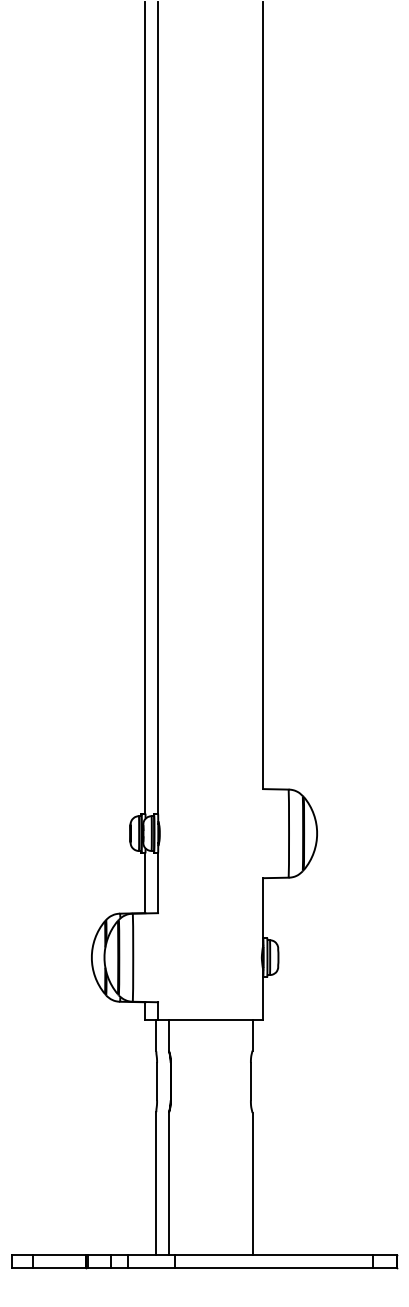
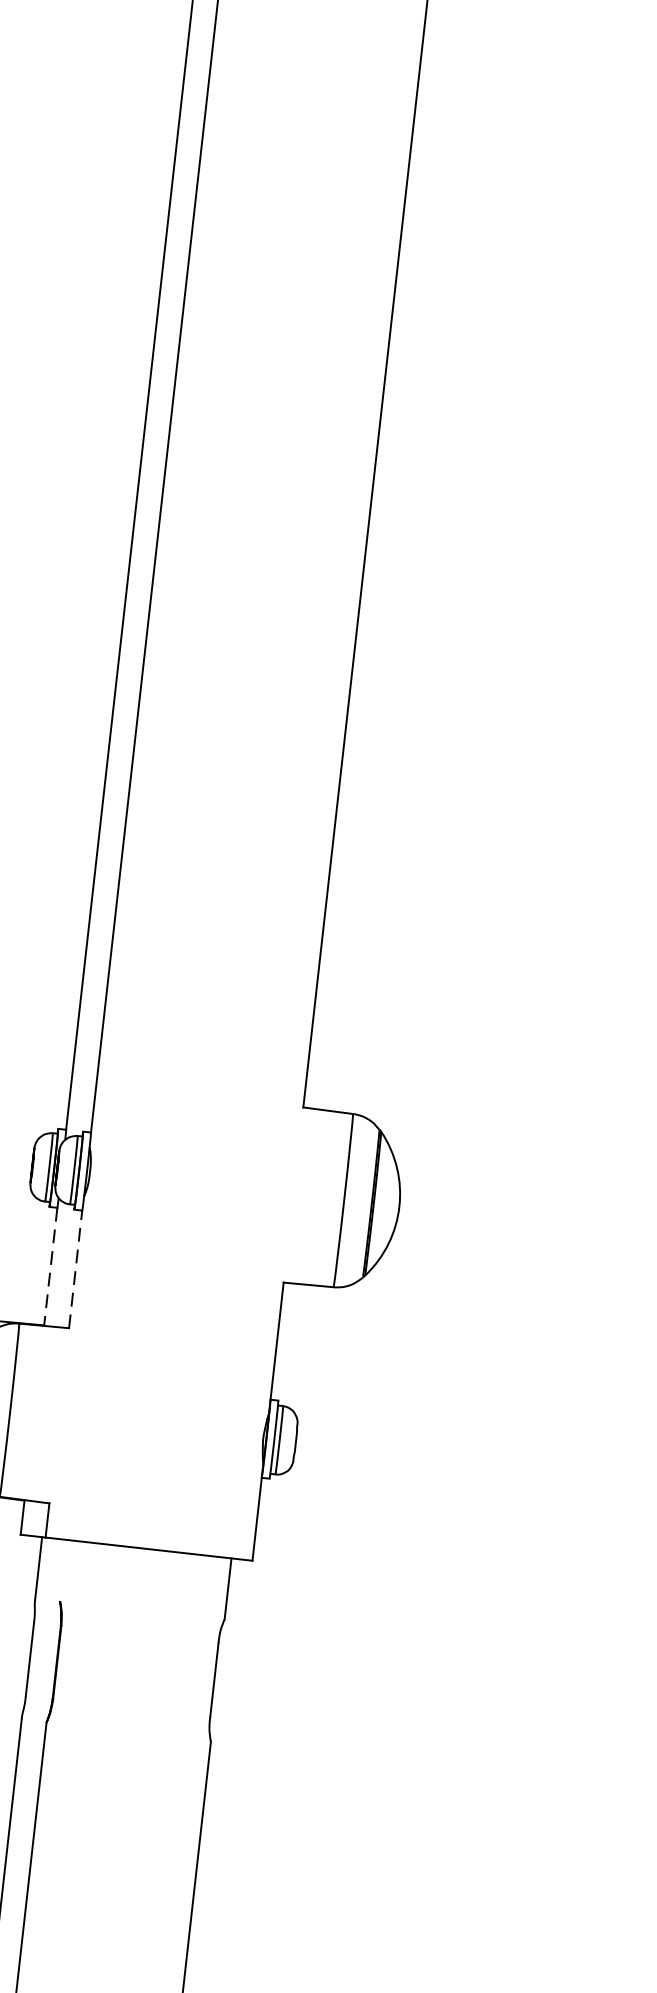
line: (145, 883) -> (50, 1267), solid -> dashed
line: (158, 883) -> (76, 1269), solid -> dashed
line: (169, 1034) -> (64, 1569), removed

